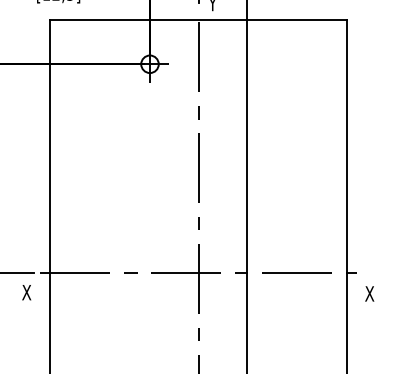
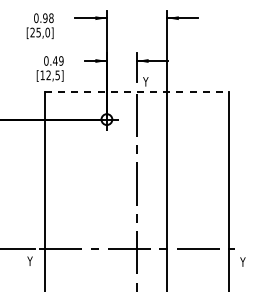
line: (199, 19) -> (137, 91), solid -> dashed
text: (26, 291) -> (30, 260), X -> Y
text: (368, 292) -> (242, 261), X -> Y

